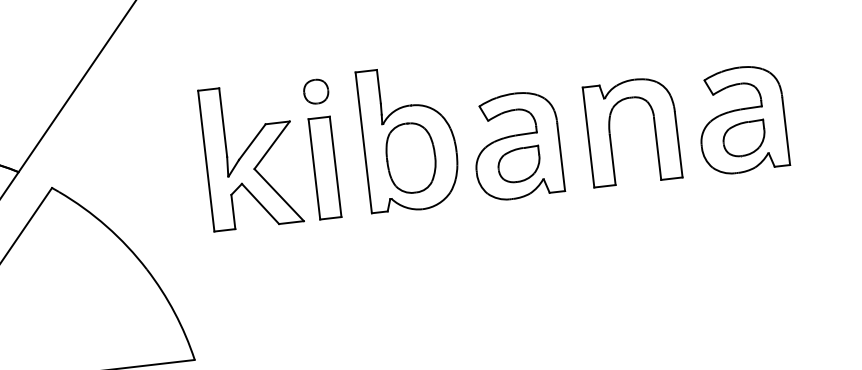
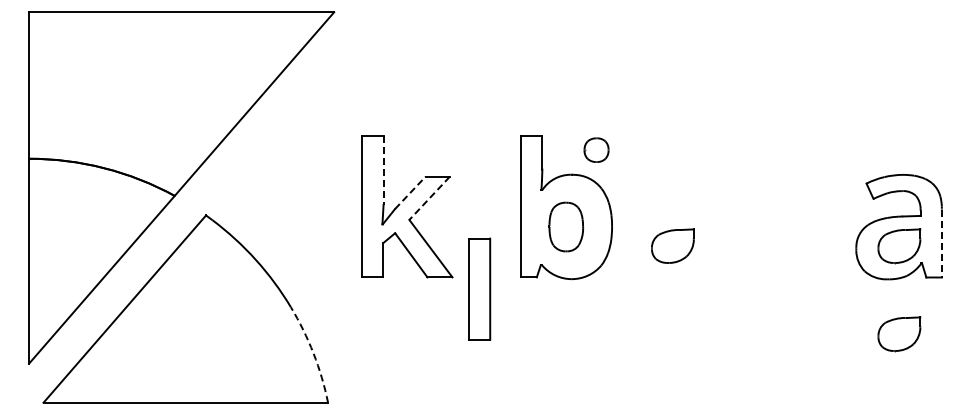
part: (316, 91) -> (596, 149), moved
line: (223, 122) -> (383, 170), solid -> dashed
line: (785, 131) -> (941, 243), solid -> dashed
part: (611, 134) -> (767, 226), removed
line: (252, 141) -> (410, 192), solid -> dashed
line: (272, 145) -> (429, 198), solid -> dashed
part: (516, 146) -> (672, 227), removed
part: (411, 157) -> (566, 226), size x0.7
part: (324, 167) -> (479, 288), moved
part: (754, 226) -> (899, 334), added
arc: (174, 312) -> (313, 353), solid -> dashed

